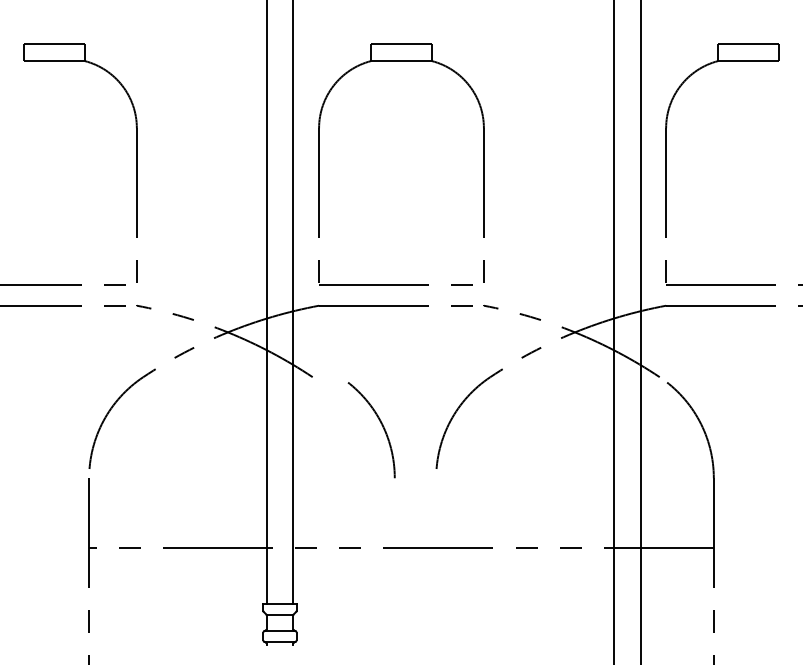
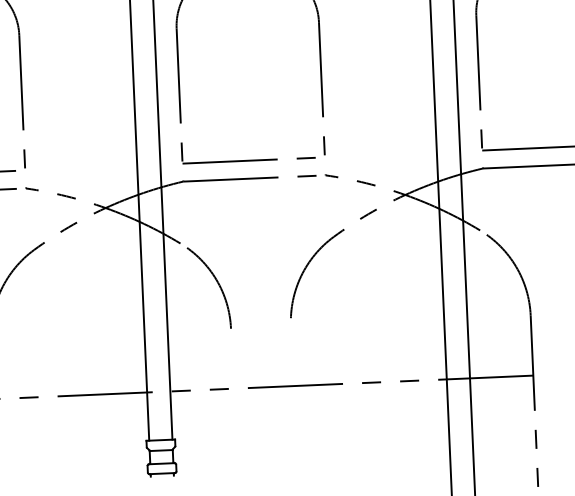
arc: (381, 425) -> (217, 283), moved

